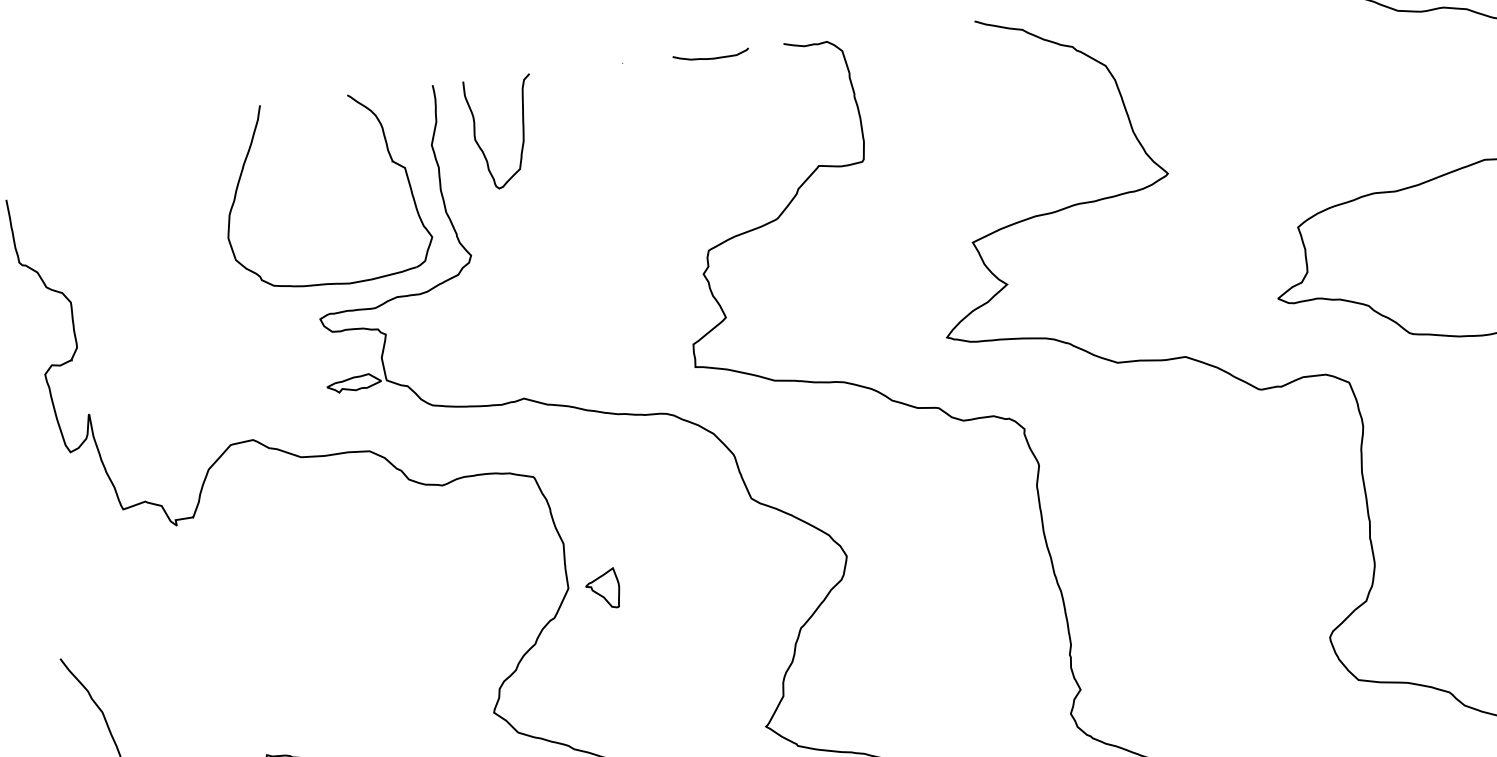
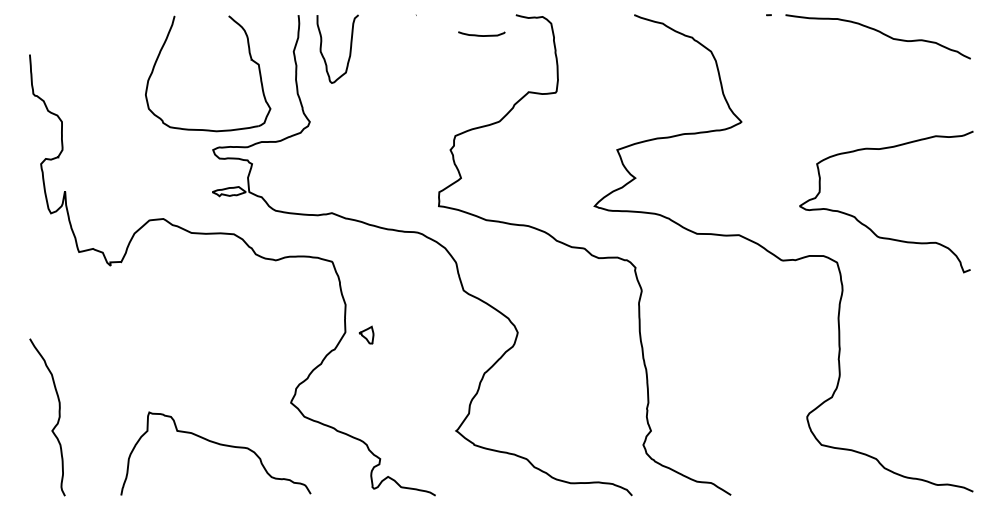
curve: (710, 58) -> (481, 35), moved
part: (390, 162) -> (250, 60), moved
part: (603, 589) -> (366, 335), size x0.7

